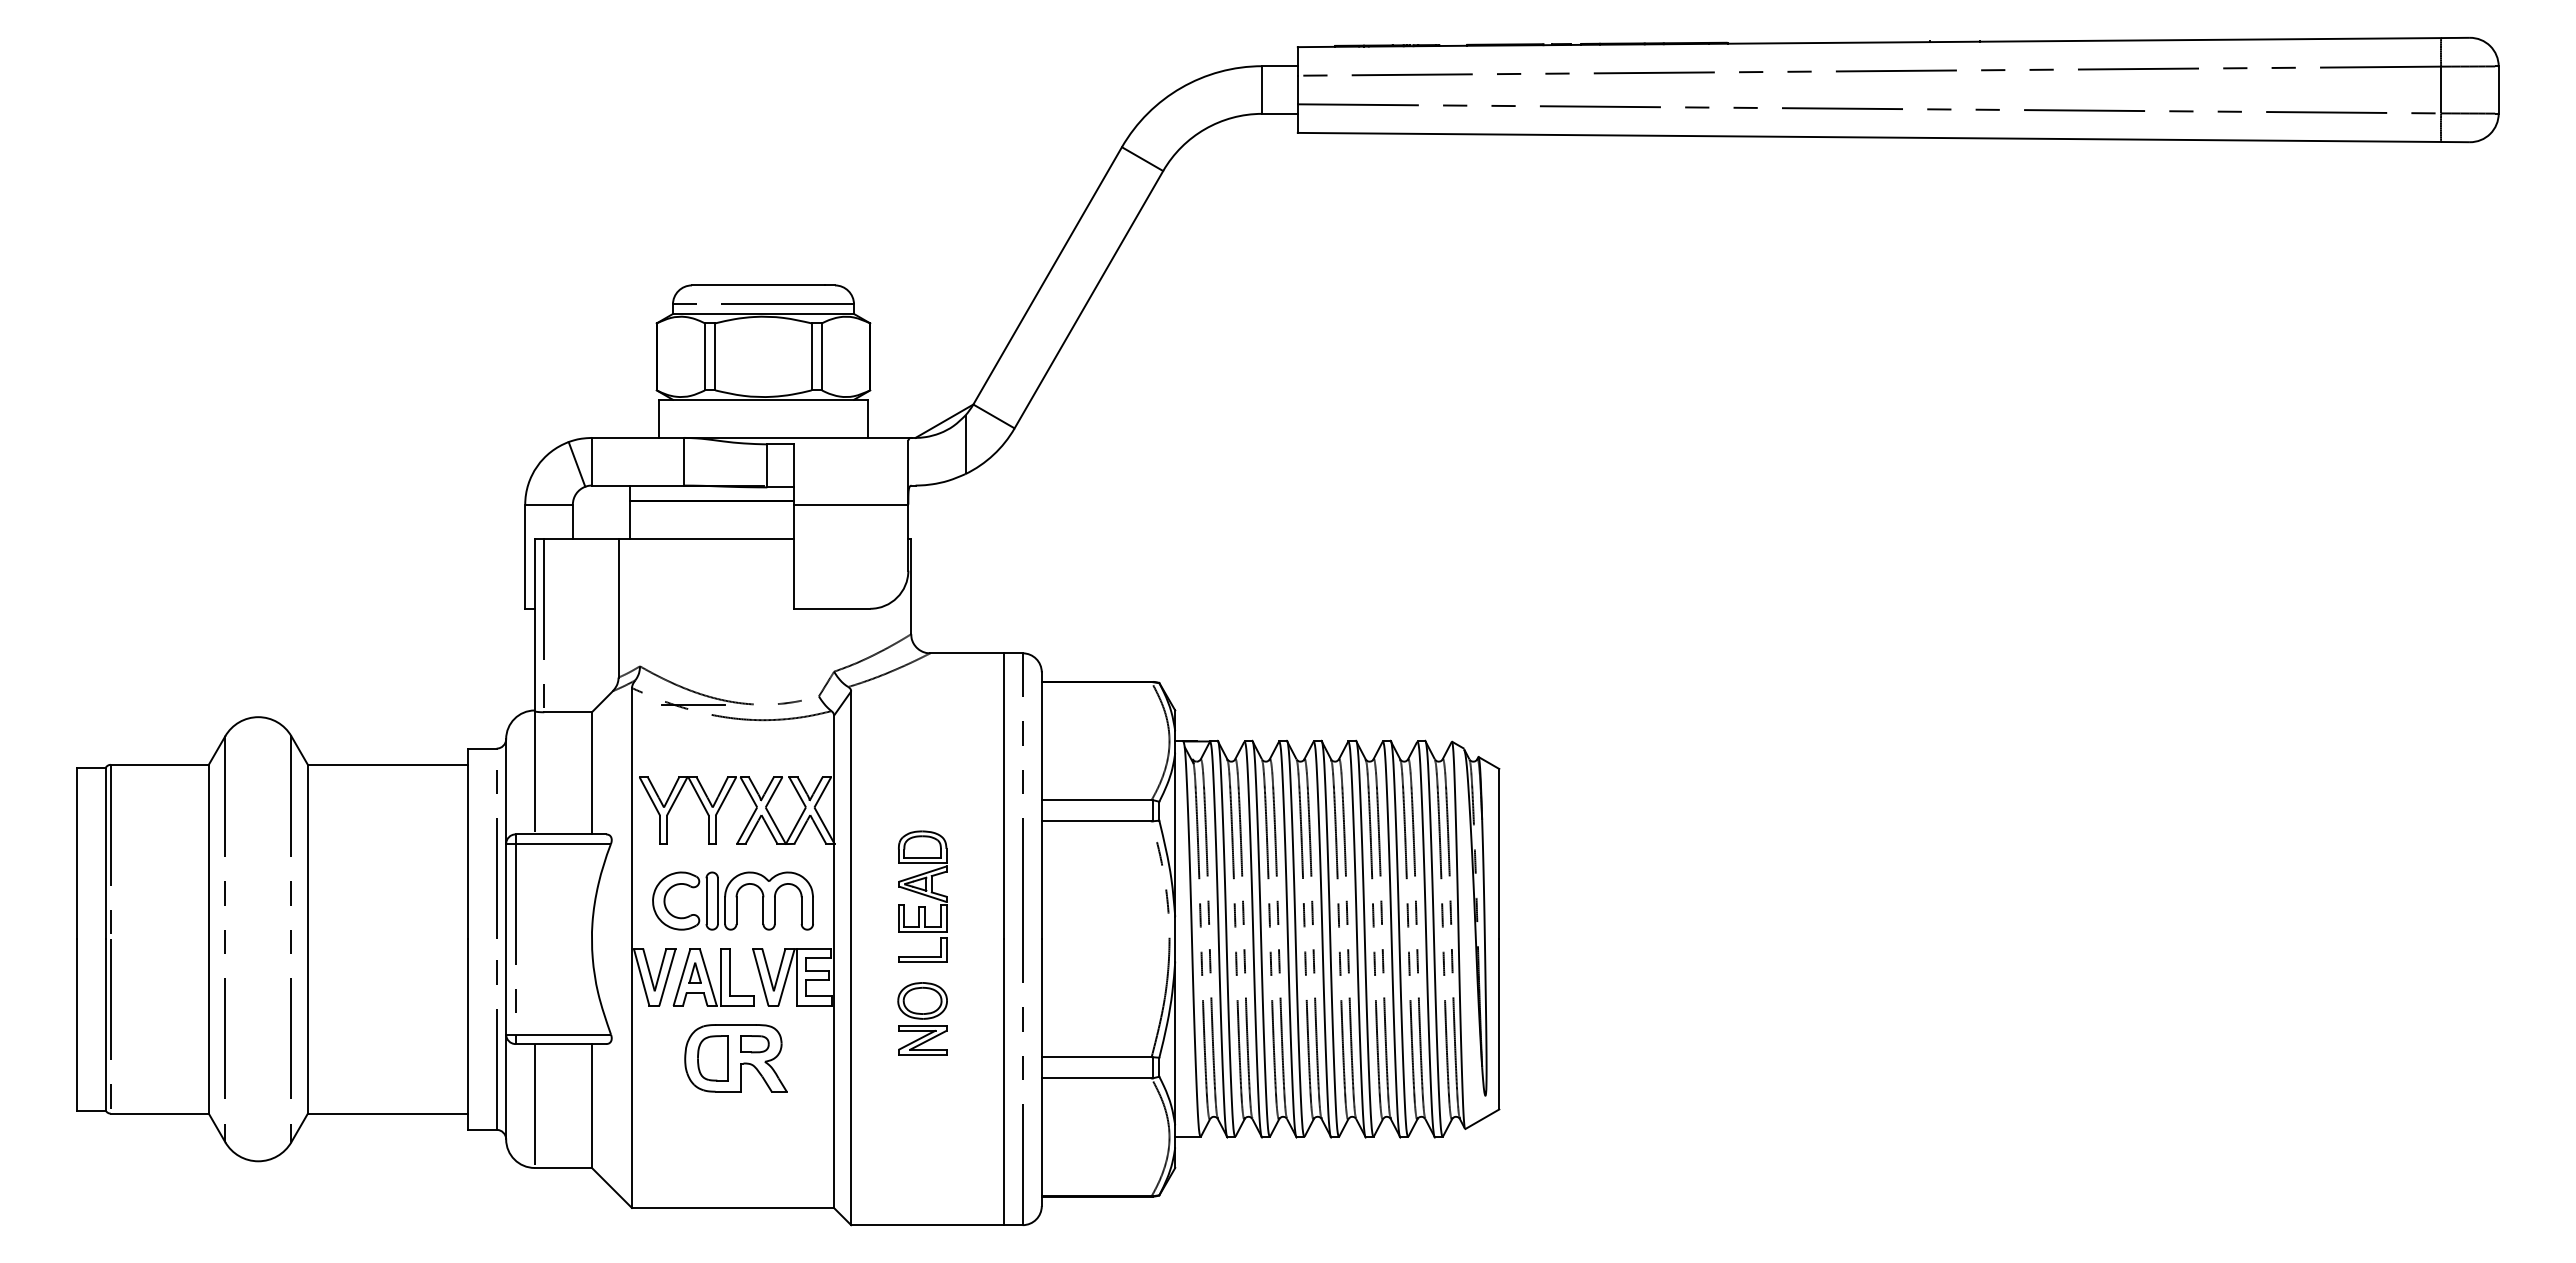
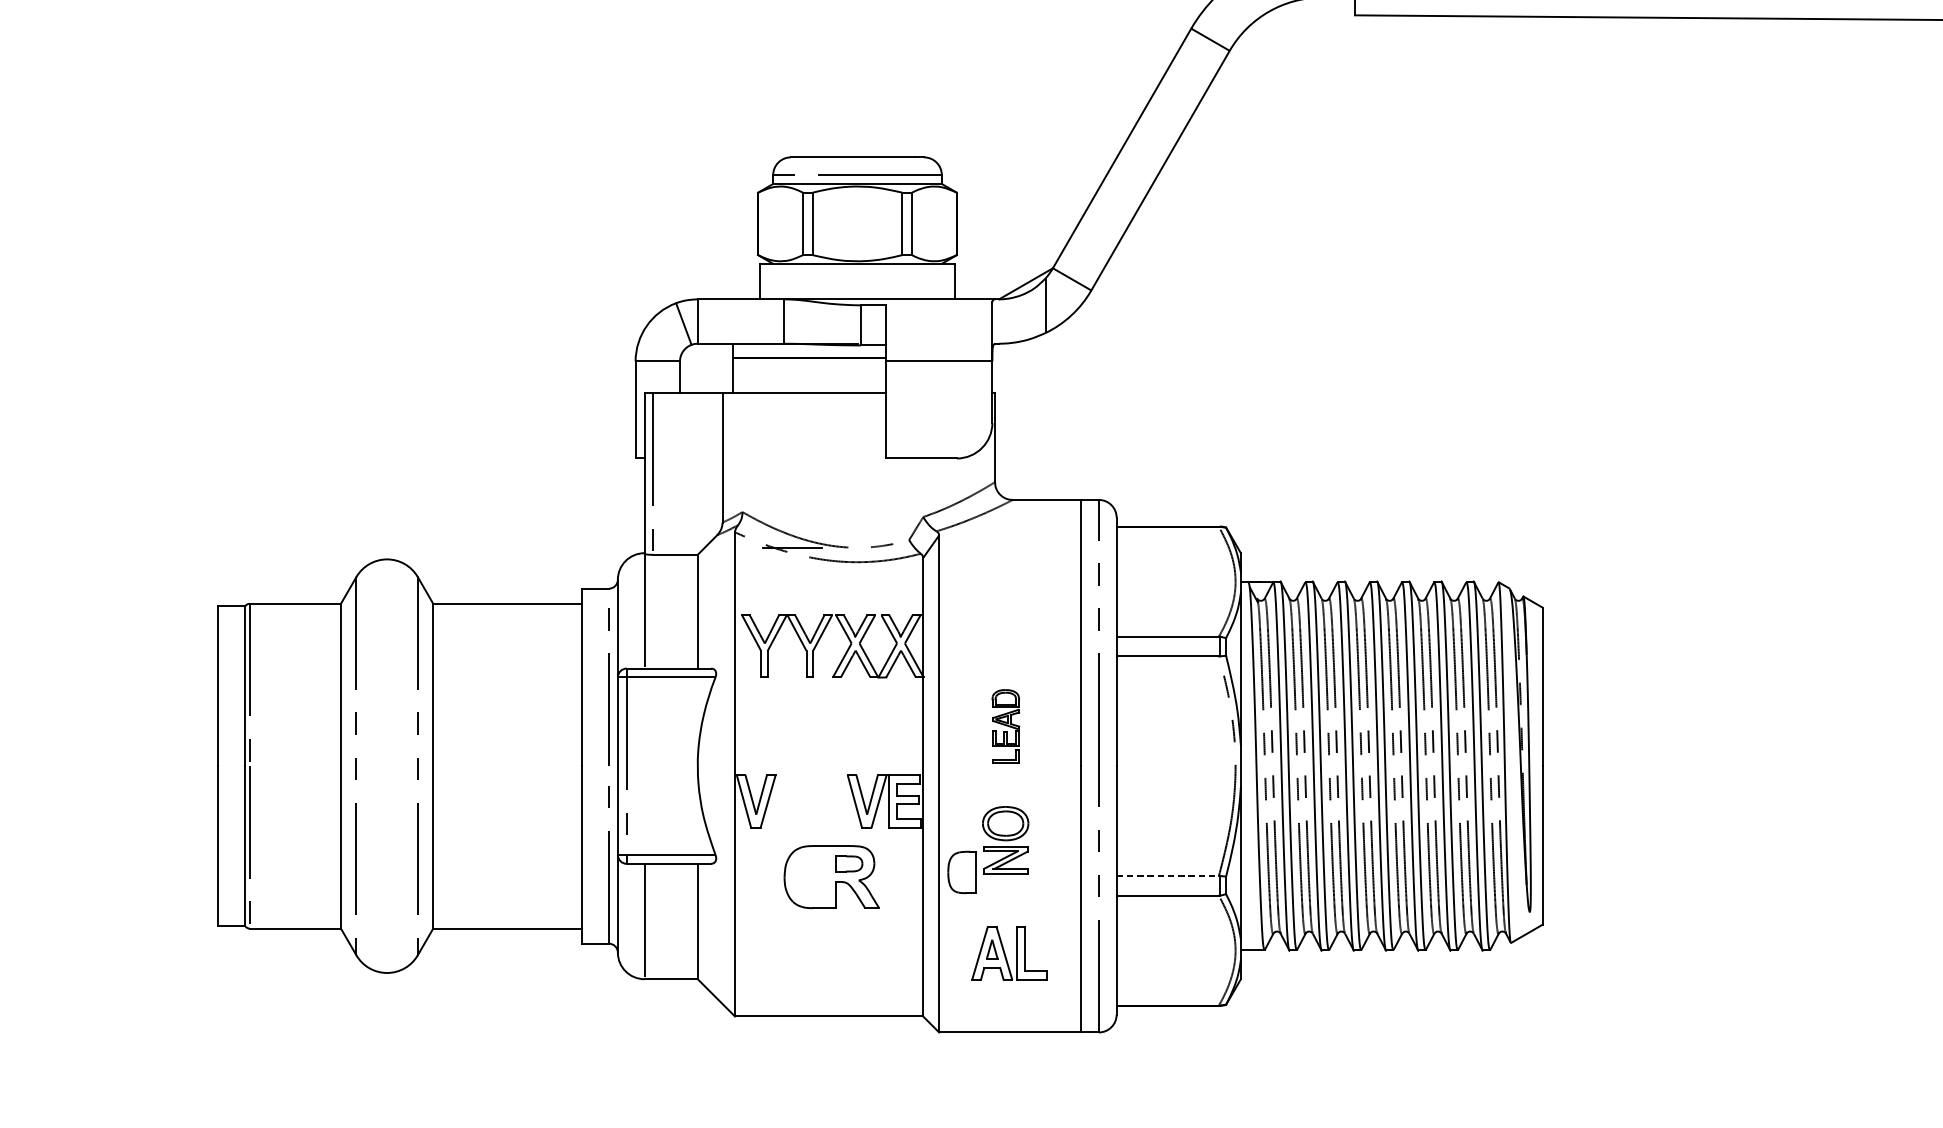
part: (922, 896) -> (1005, 726), size x0.6
part: (732, 900) -> (828, 730), removed
part: (713, 977) -> (1009, 953), moved
line: (1096, 1057) -> (1167, 876), solid -> dashed
part: (712, 1058) -> (961, 872), moved

